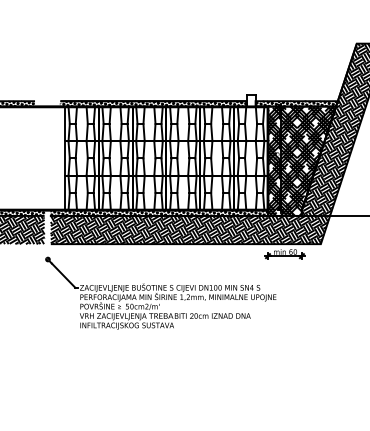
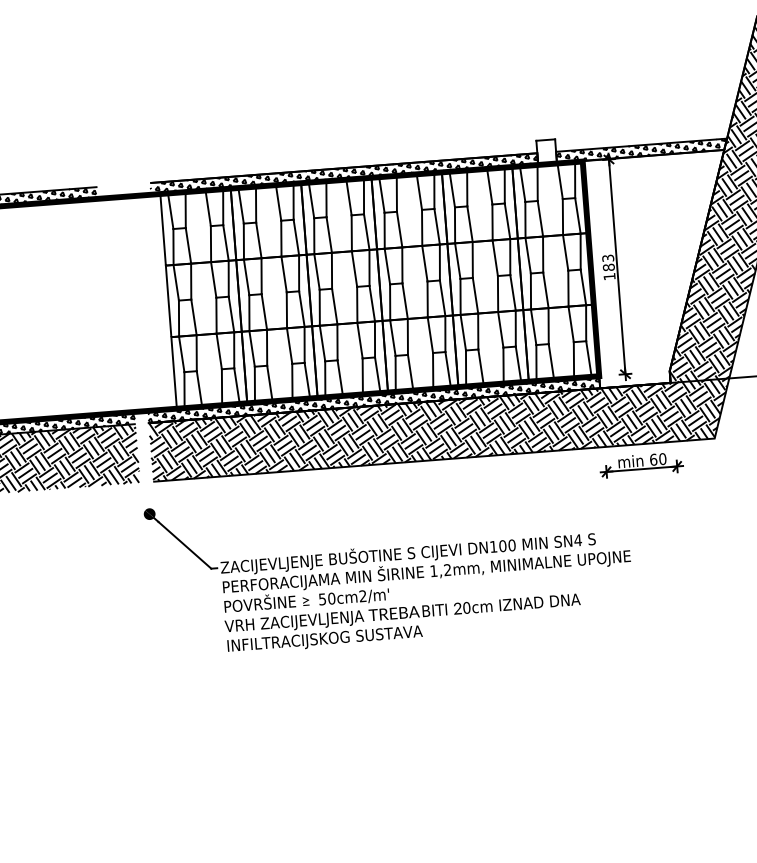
hatch: (301, 160) -> (660, 267), removed

